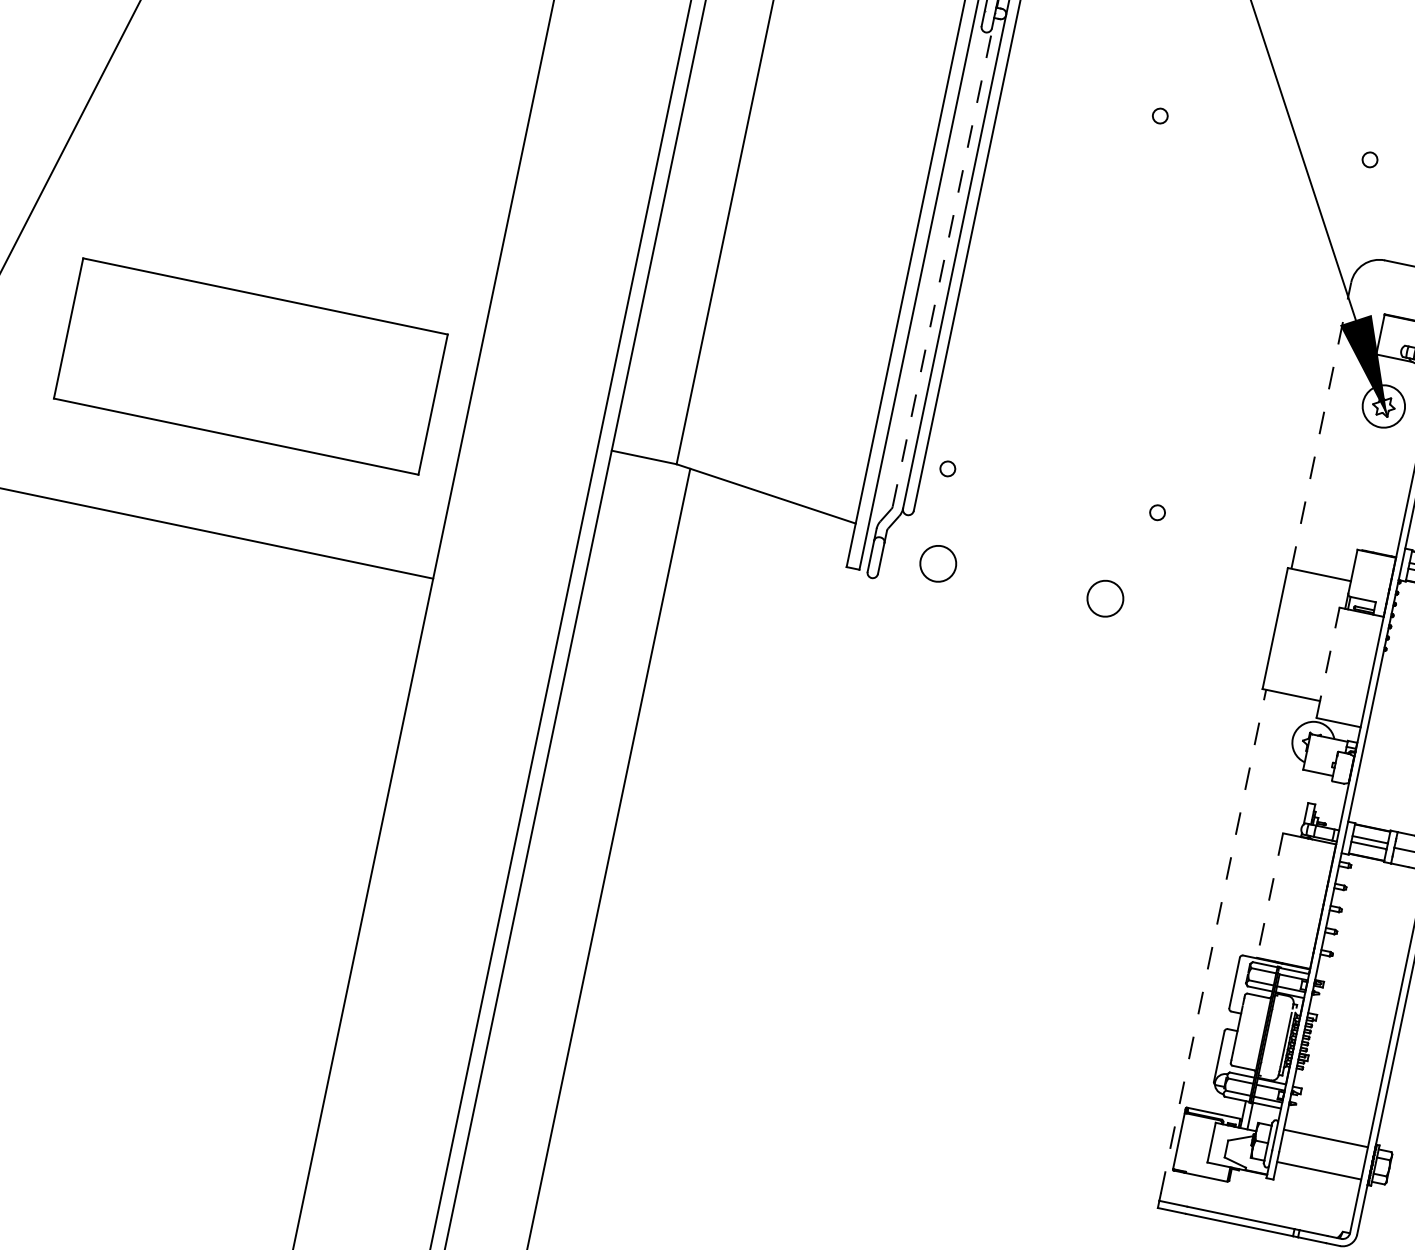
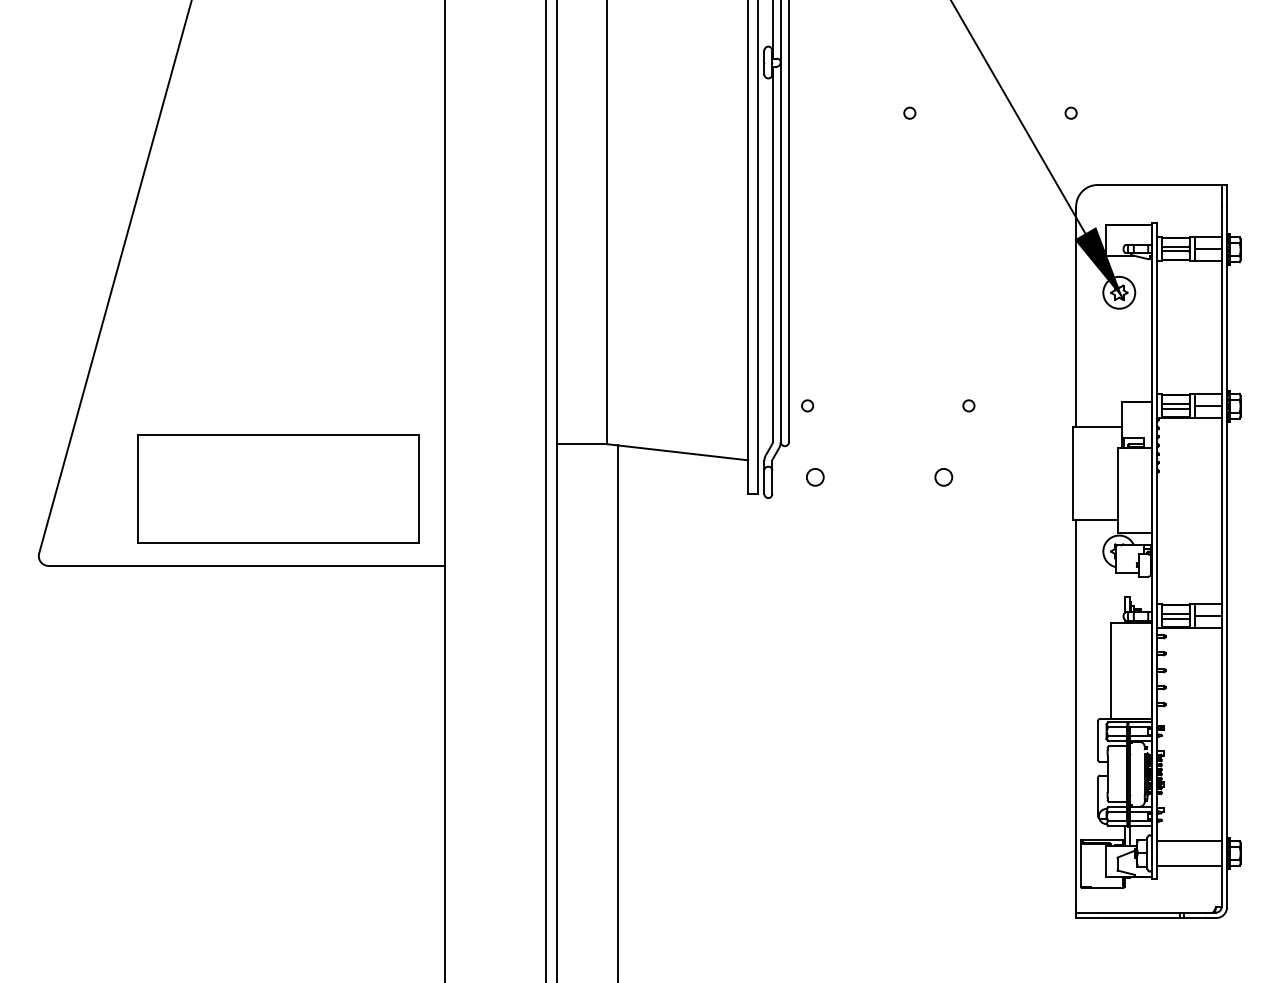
line: (943, 262) -> (772, 254), dashed -> solid
part: (251, 366) -> (278, 488), moved
line: (1321, 425) -> (1076, 316), dashed -> solid
circle: (938, 564) -> (815, 477), size x0.62
circle: (1105, 598) -> (943, 477), size x0.62
line: (1328, 661) -> (1117, 489), dashed -> solid
line: (1269, 895) -> (1110, 670), dashed -> solid
line: (1213, 942) -> (1076, 713), dashed -> solid

